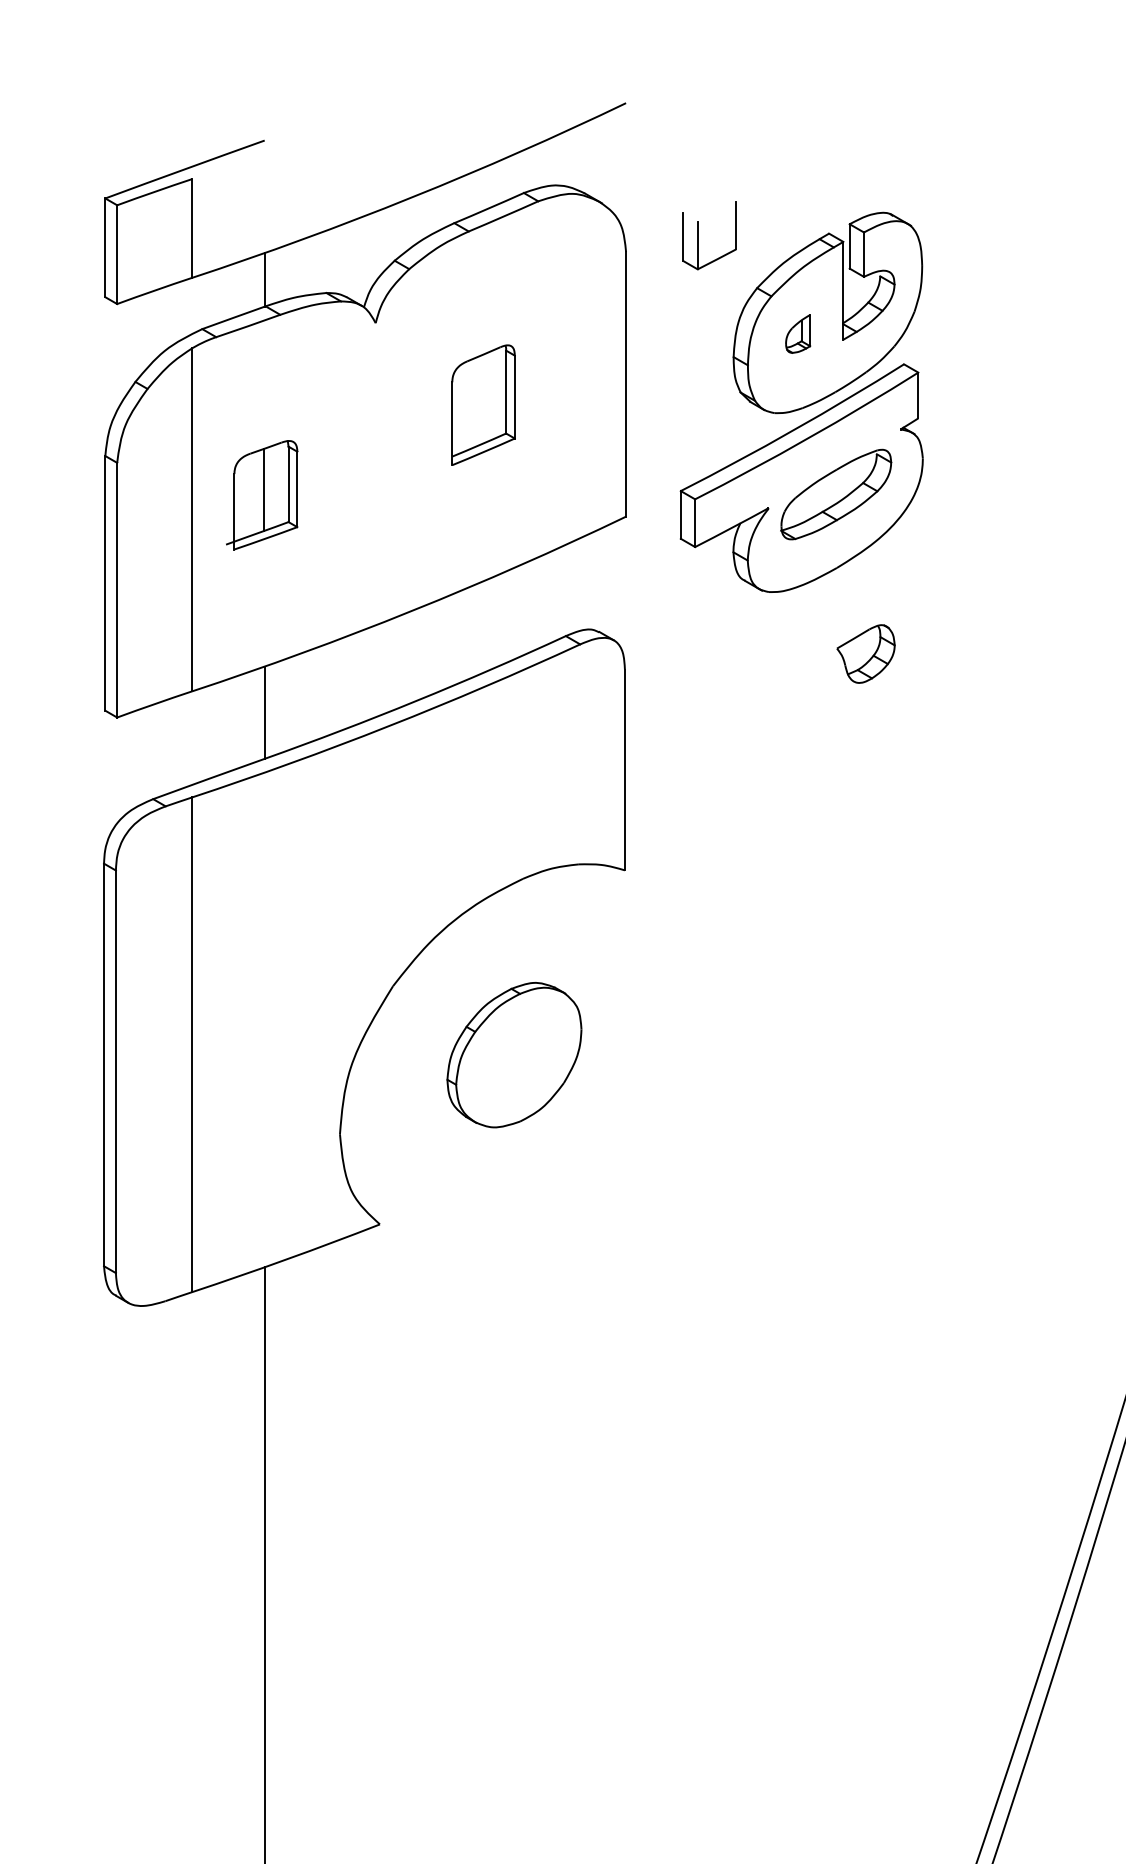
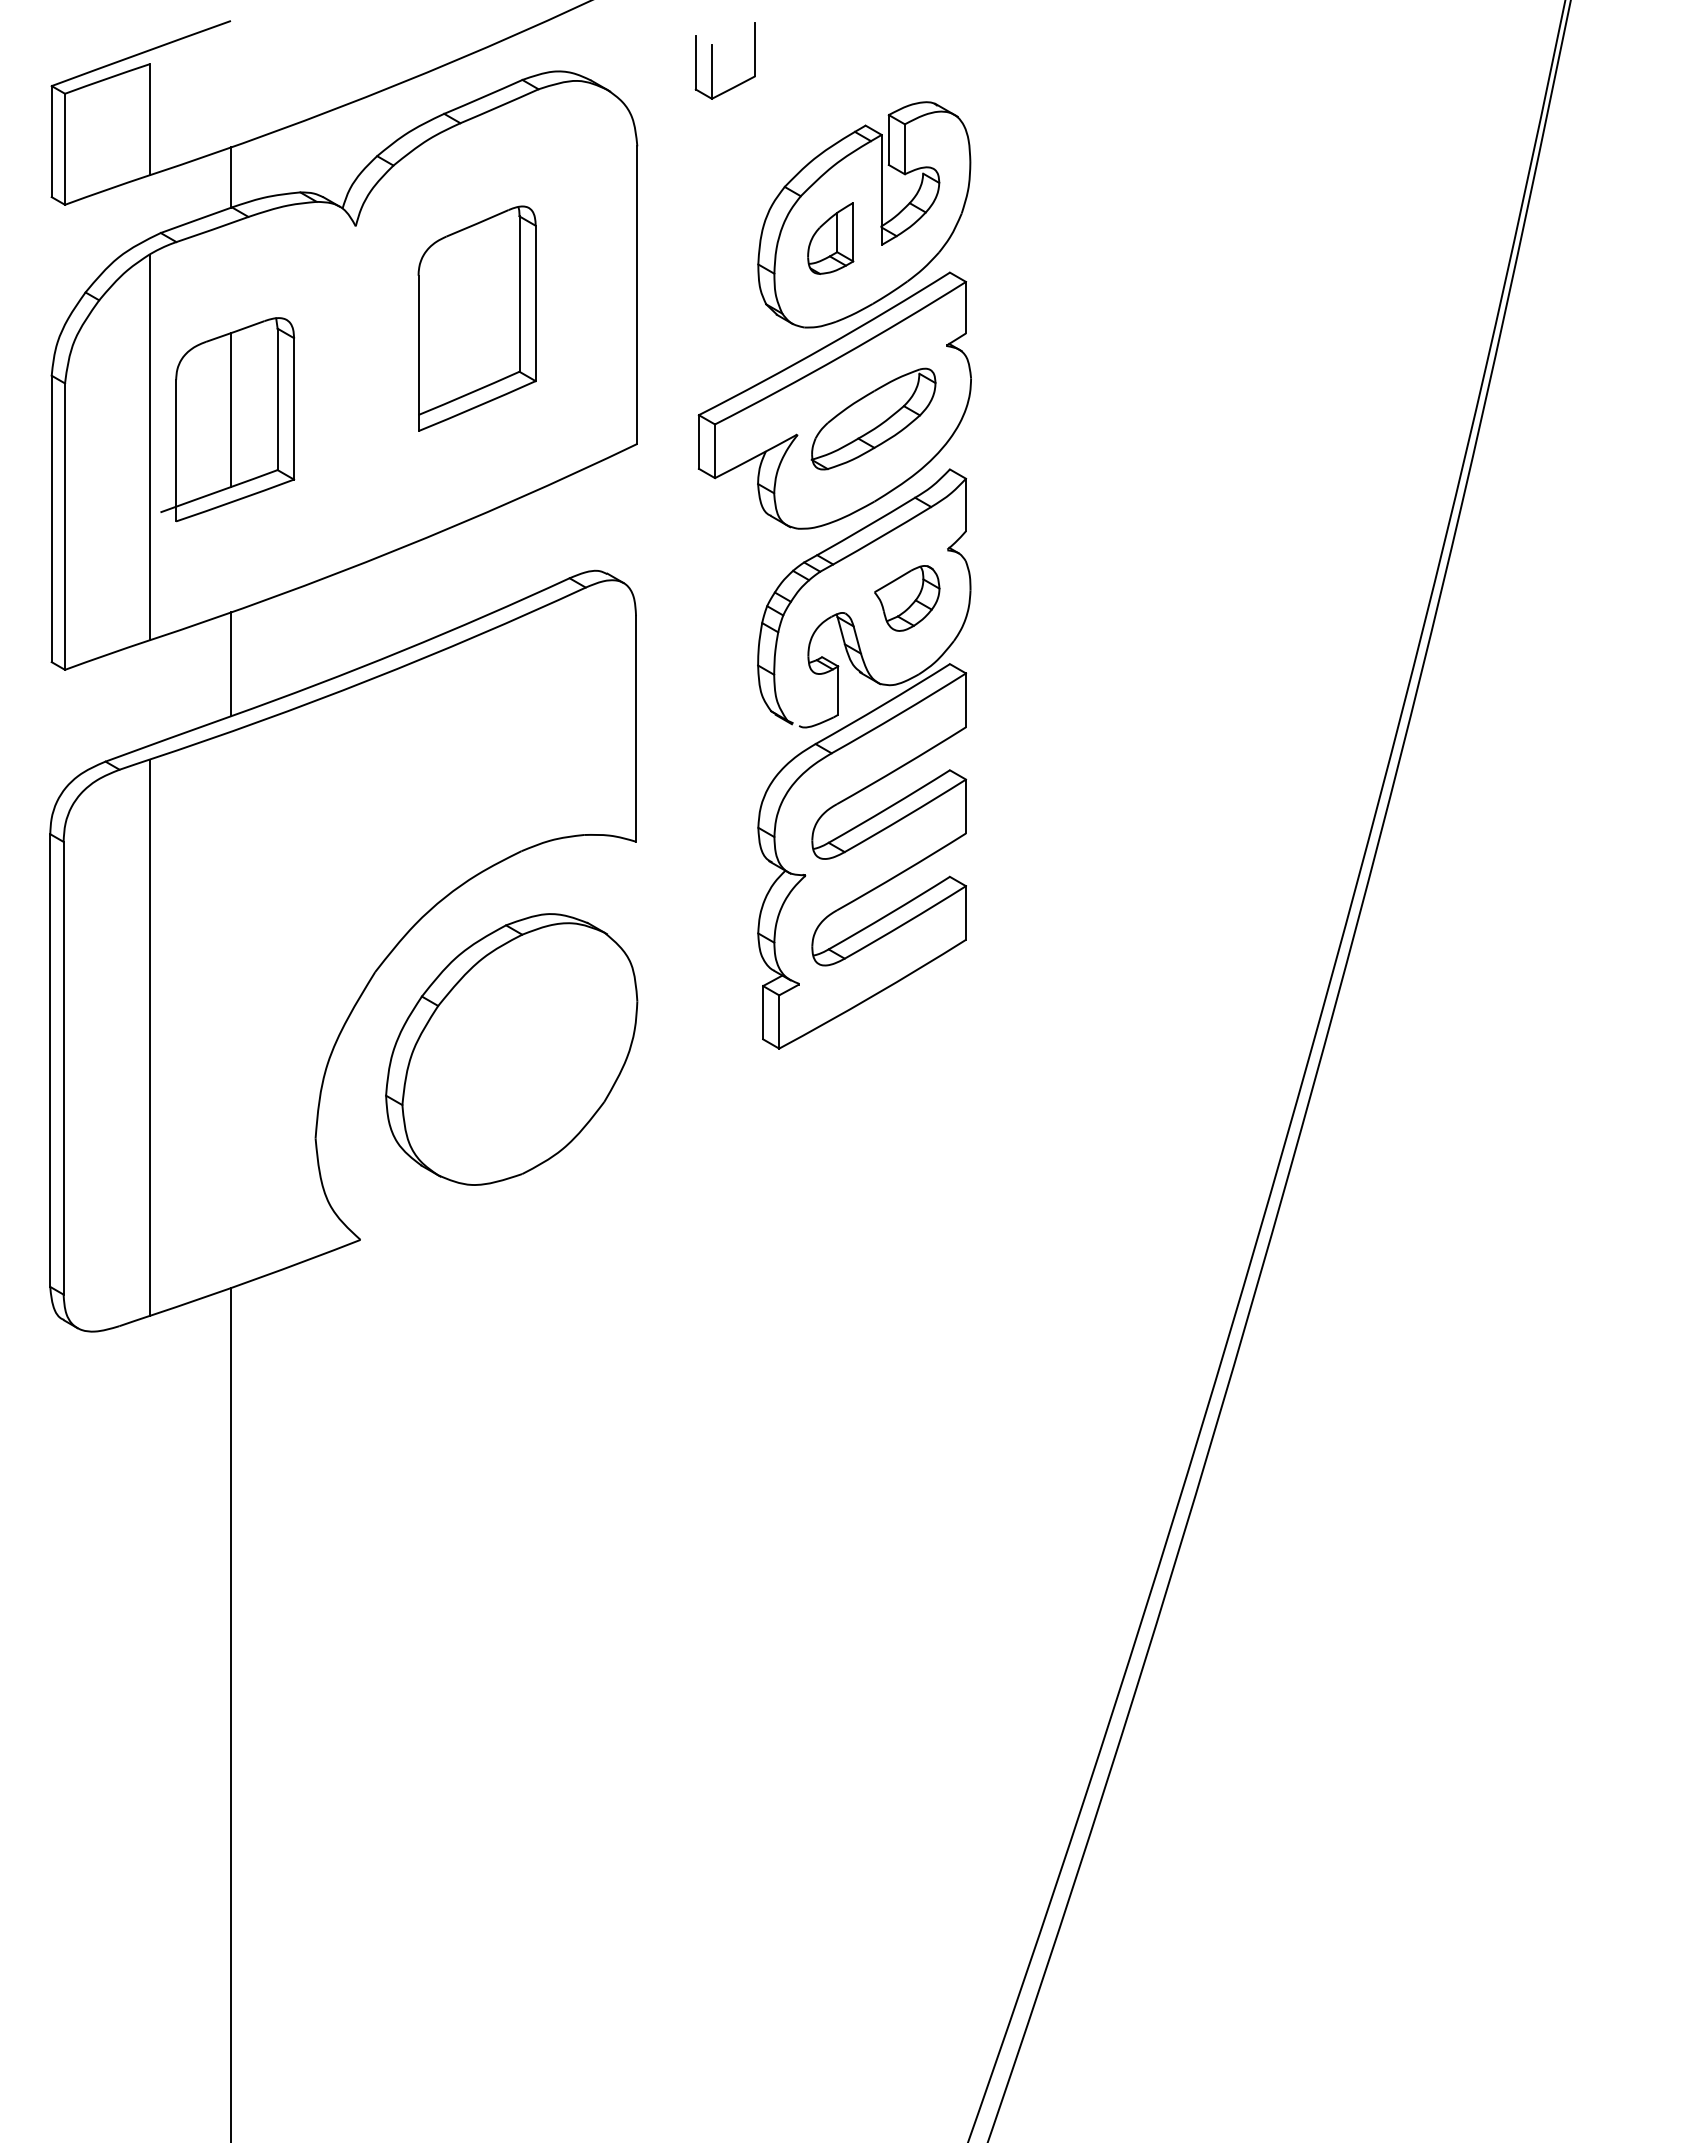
part: (698, 235) -> (712, 60), moved
part: (797, 333) -> (830, 238), size x1.67
part: (483, 405) -> (476, 318), size x1.67
part: (261, 494) -> (227, 419), size x1.67
part: (828, 796) -> (864, 758), added
part: (514, 1055) -> (511, 1049), size x1.67

